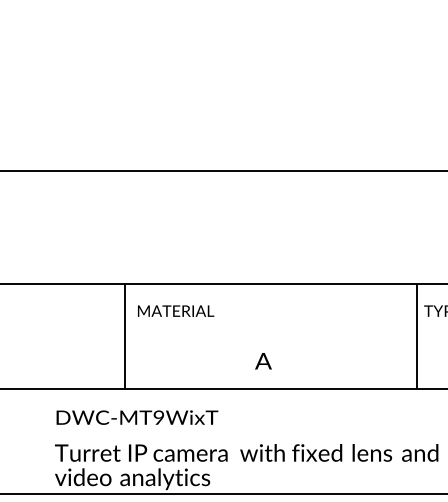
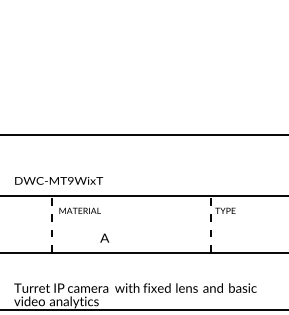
line: (125, 336) -> (52, 224), solid -> dashed
line: (417, 336) -> (211, 224), solid -> dashed
text: (262, 360) -> (104, 237), moved
text: (138, 416) -> (59, 180), moved

